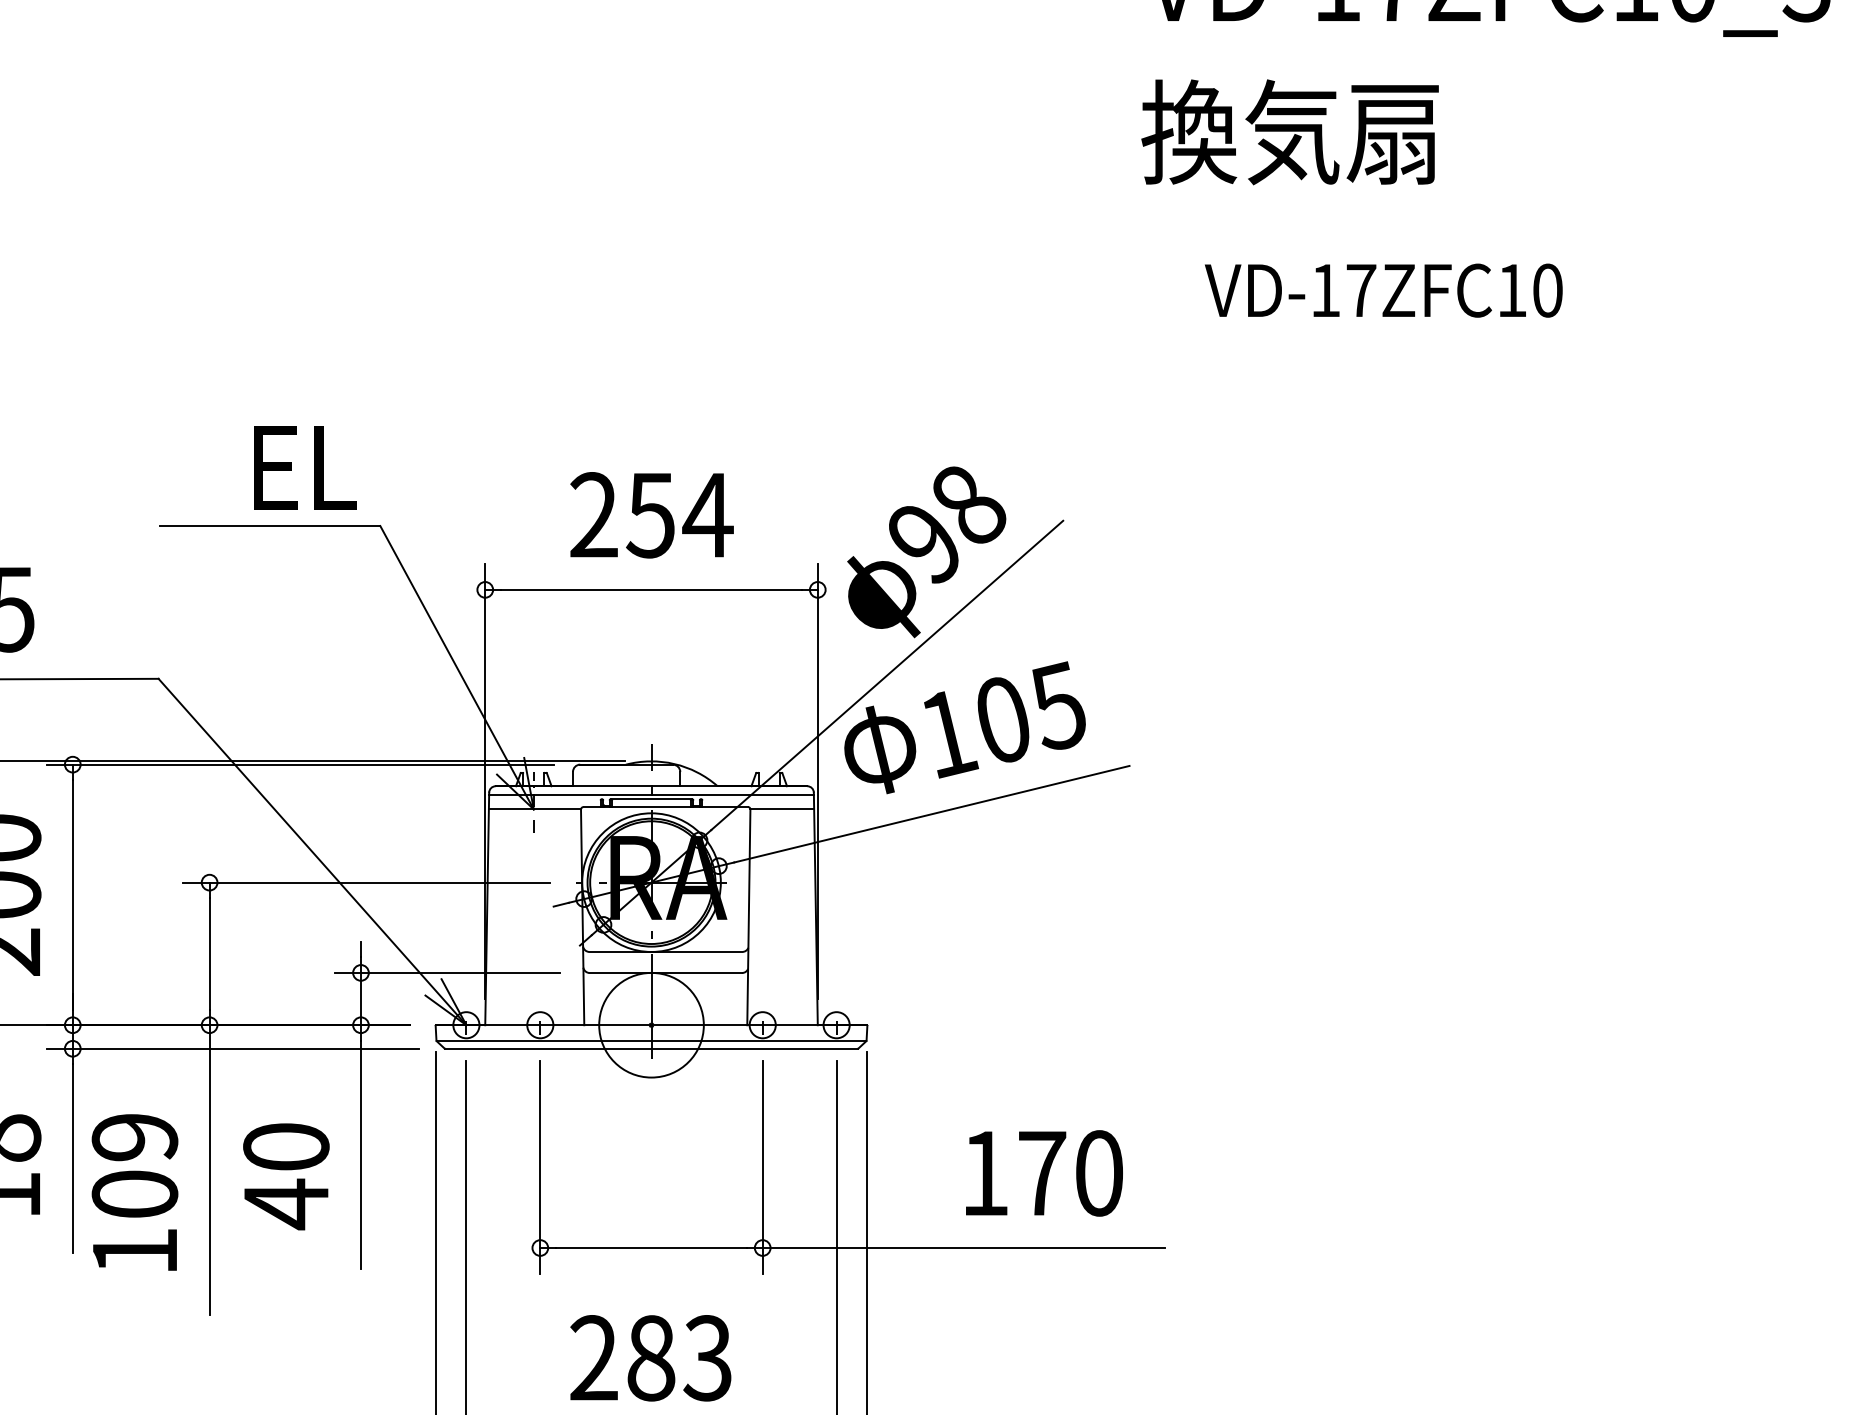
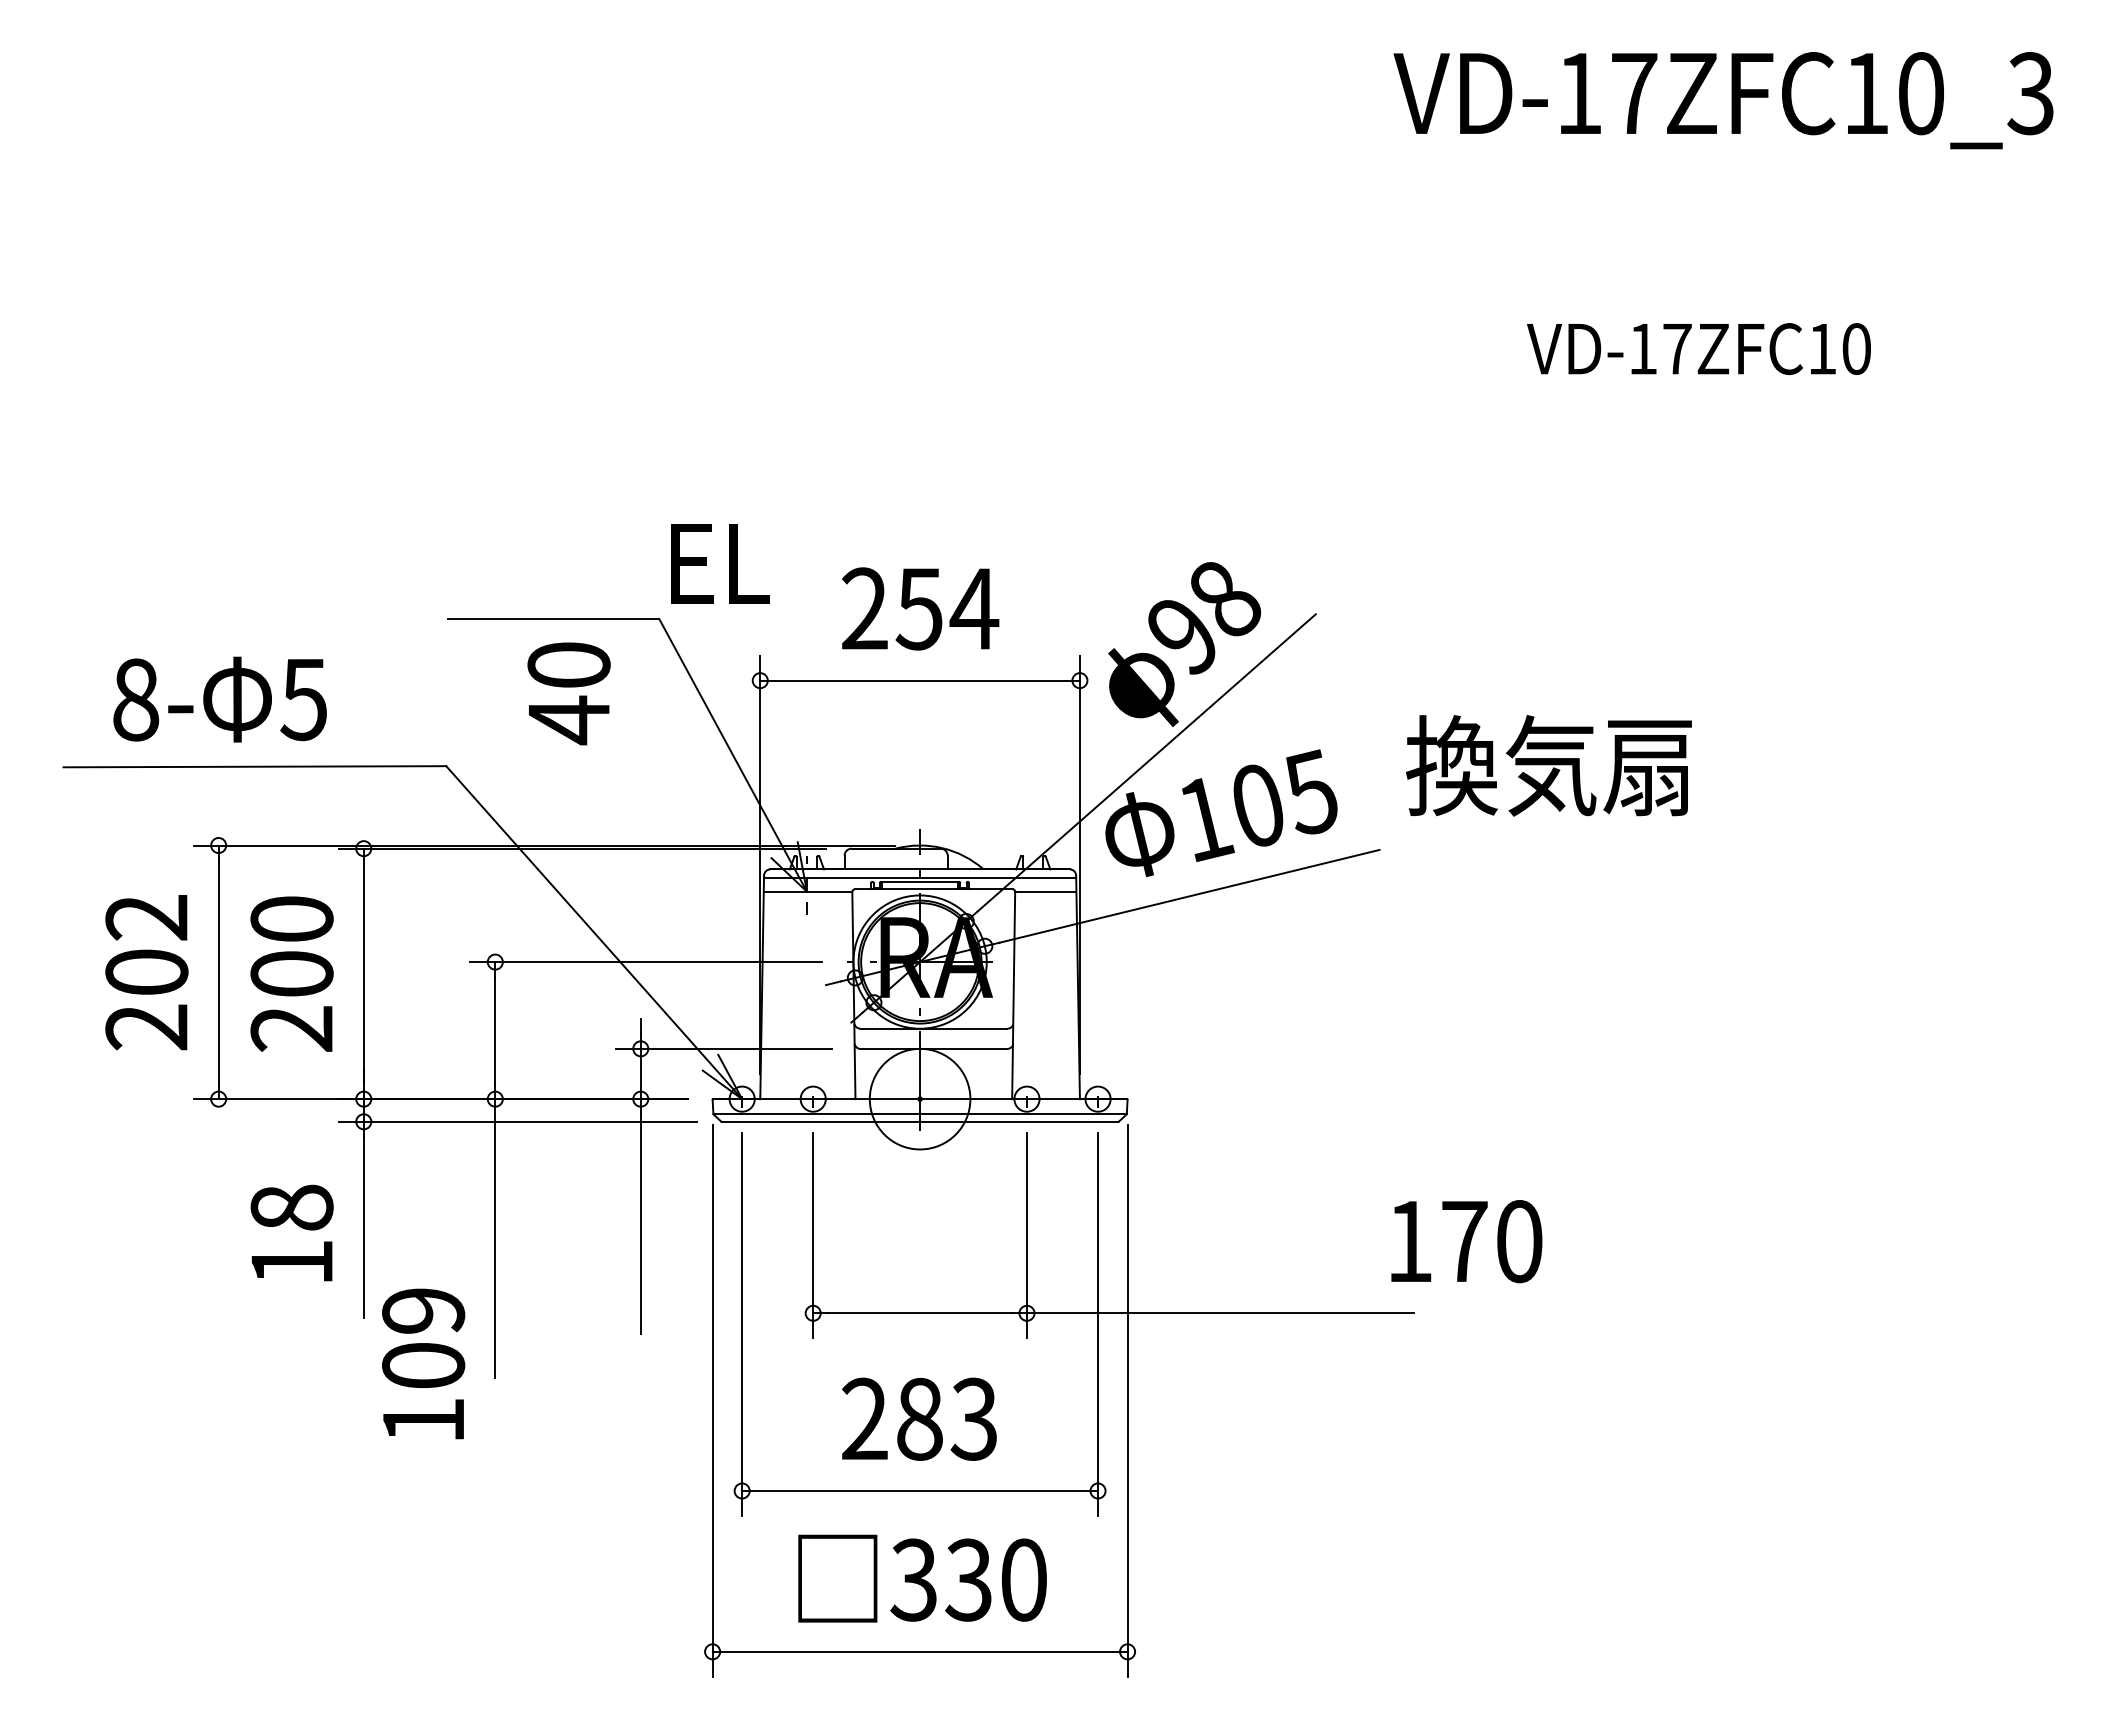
text: (1289, 131) -> (1548, 765), moved
text: (1383, 290) -> (1698, 348), moved
text: (305, 467) -> (720, 563), moved
text: (1044, 1173) -> (1466, 1241), moved
text: (285, 1176) -> (568, 693), moved
text: (134, 1192) -> (423, 1363), moved

